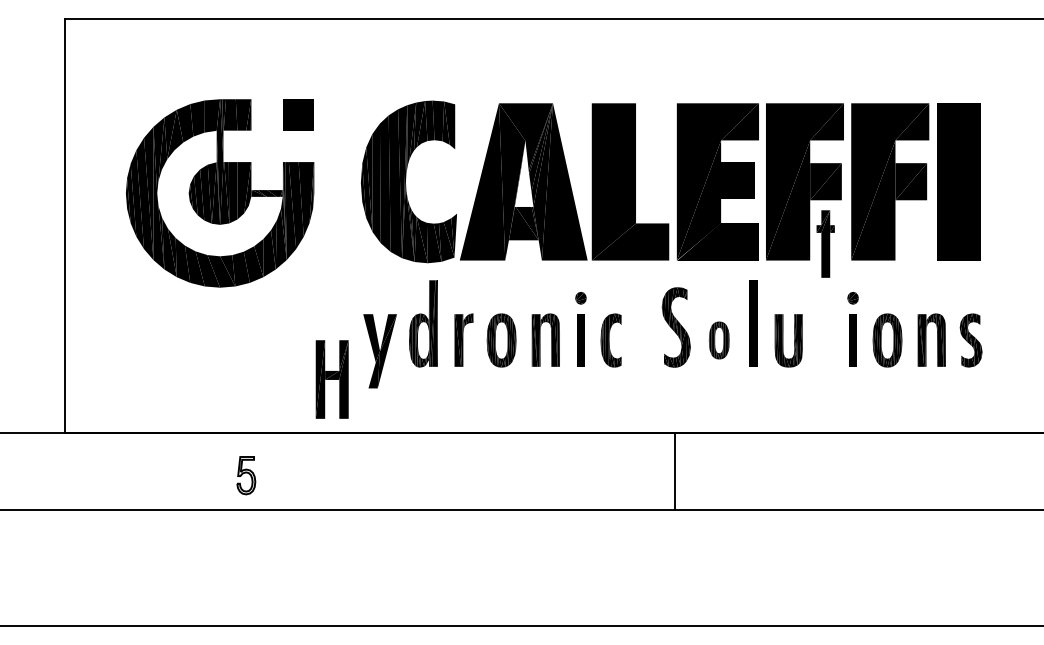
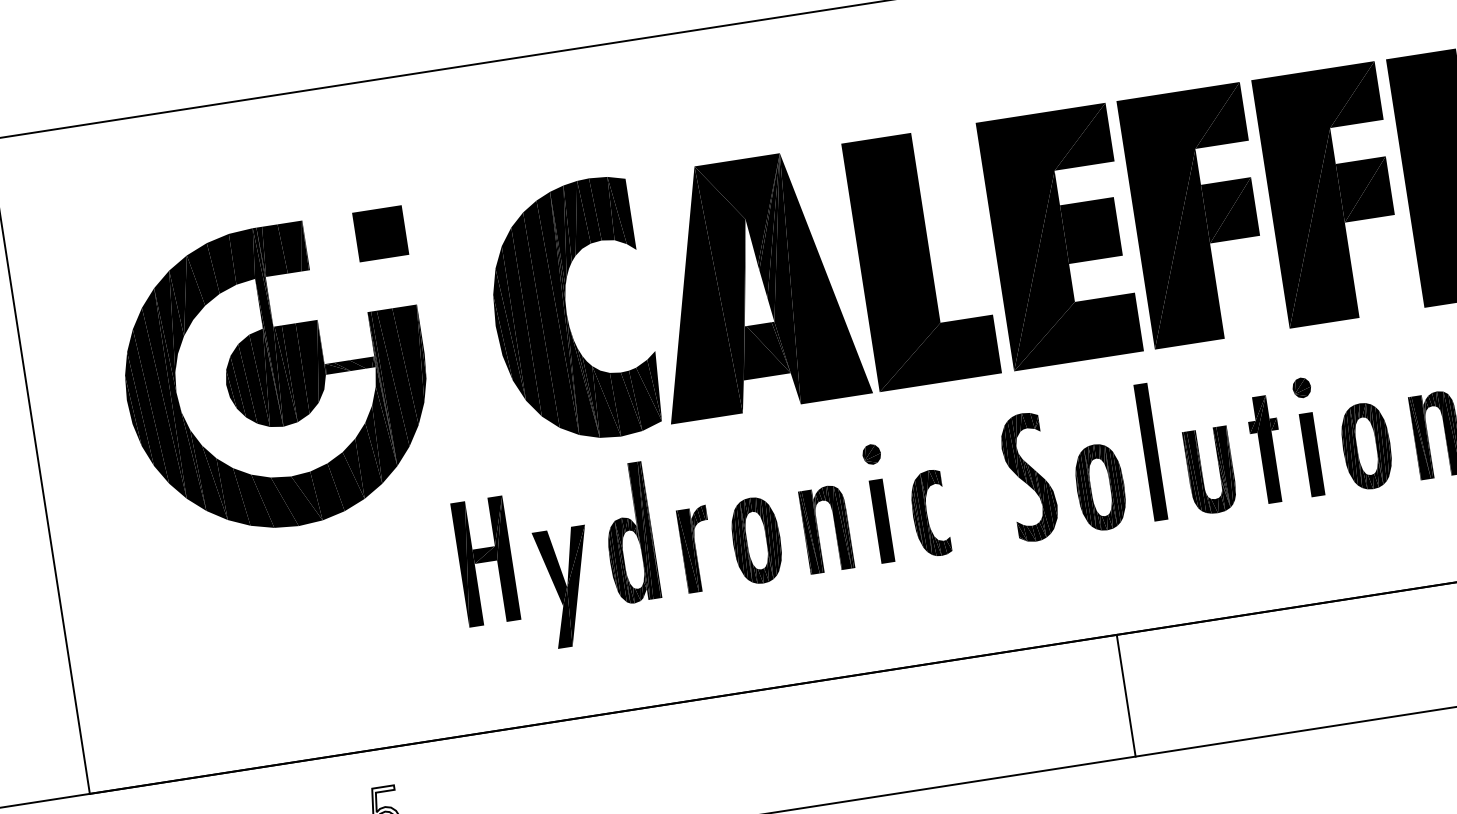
part: (825, 243) -> (1266, 448), moved
part: (719, 340) -> (1101, 487), size x1.43
part: (331, 379) -> (484, 561), moved
line: (675, 471) -> (1126, 695), moved

